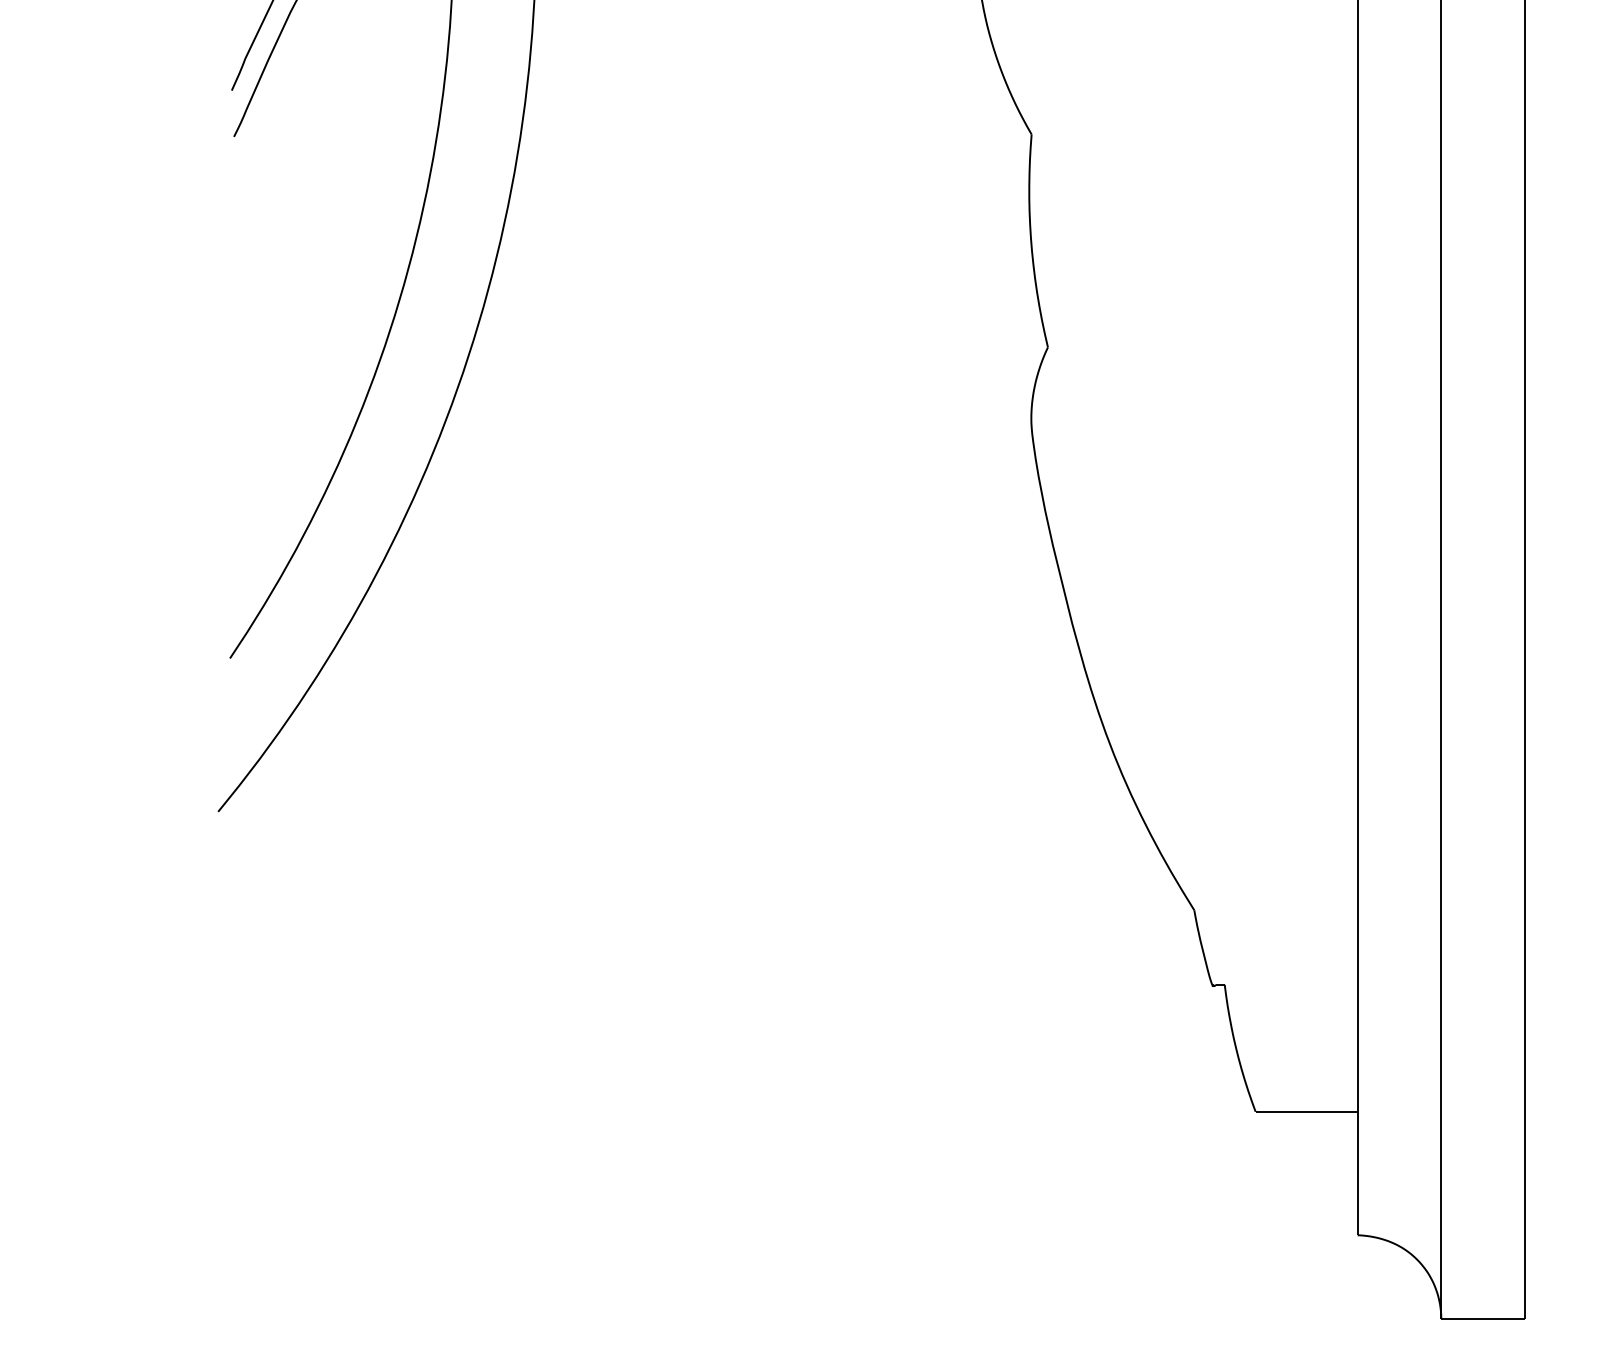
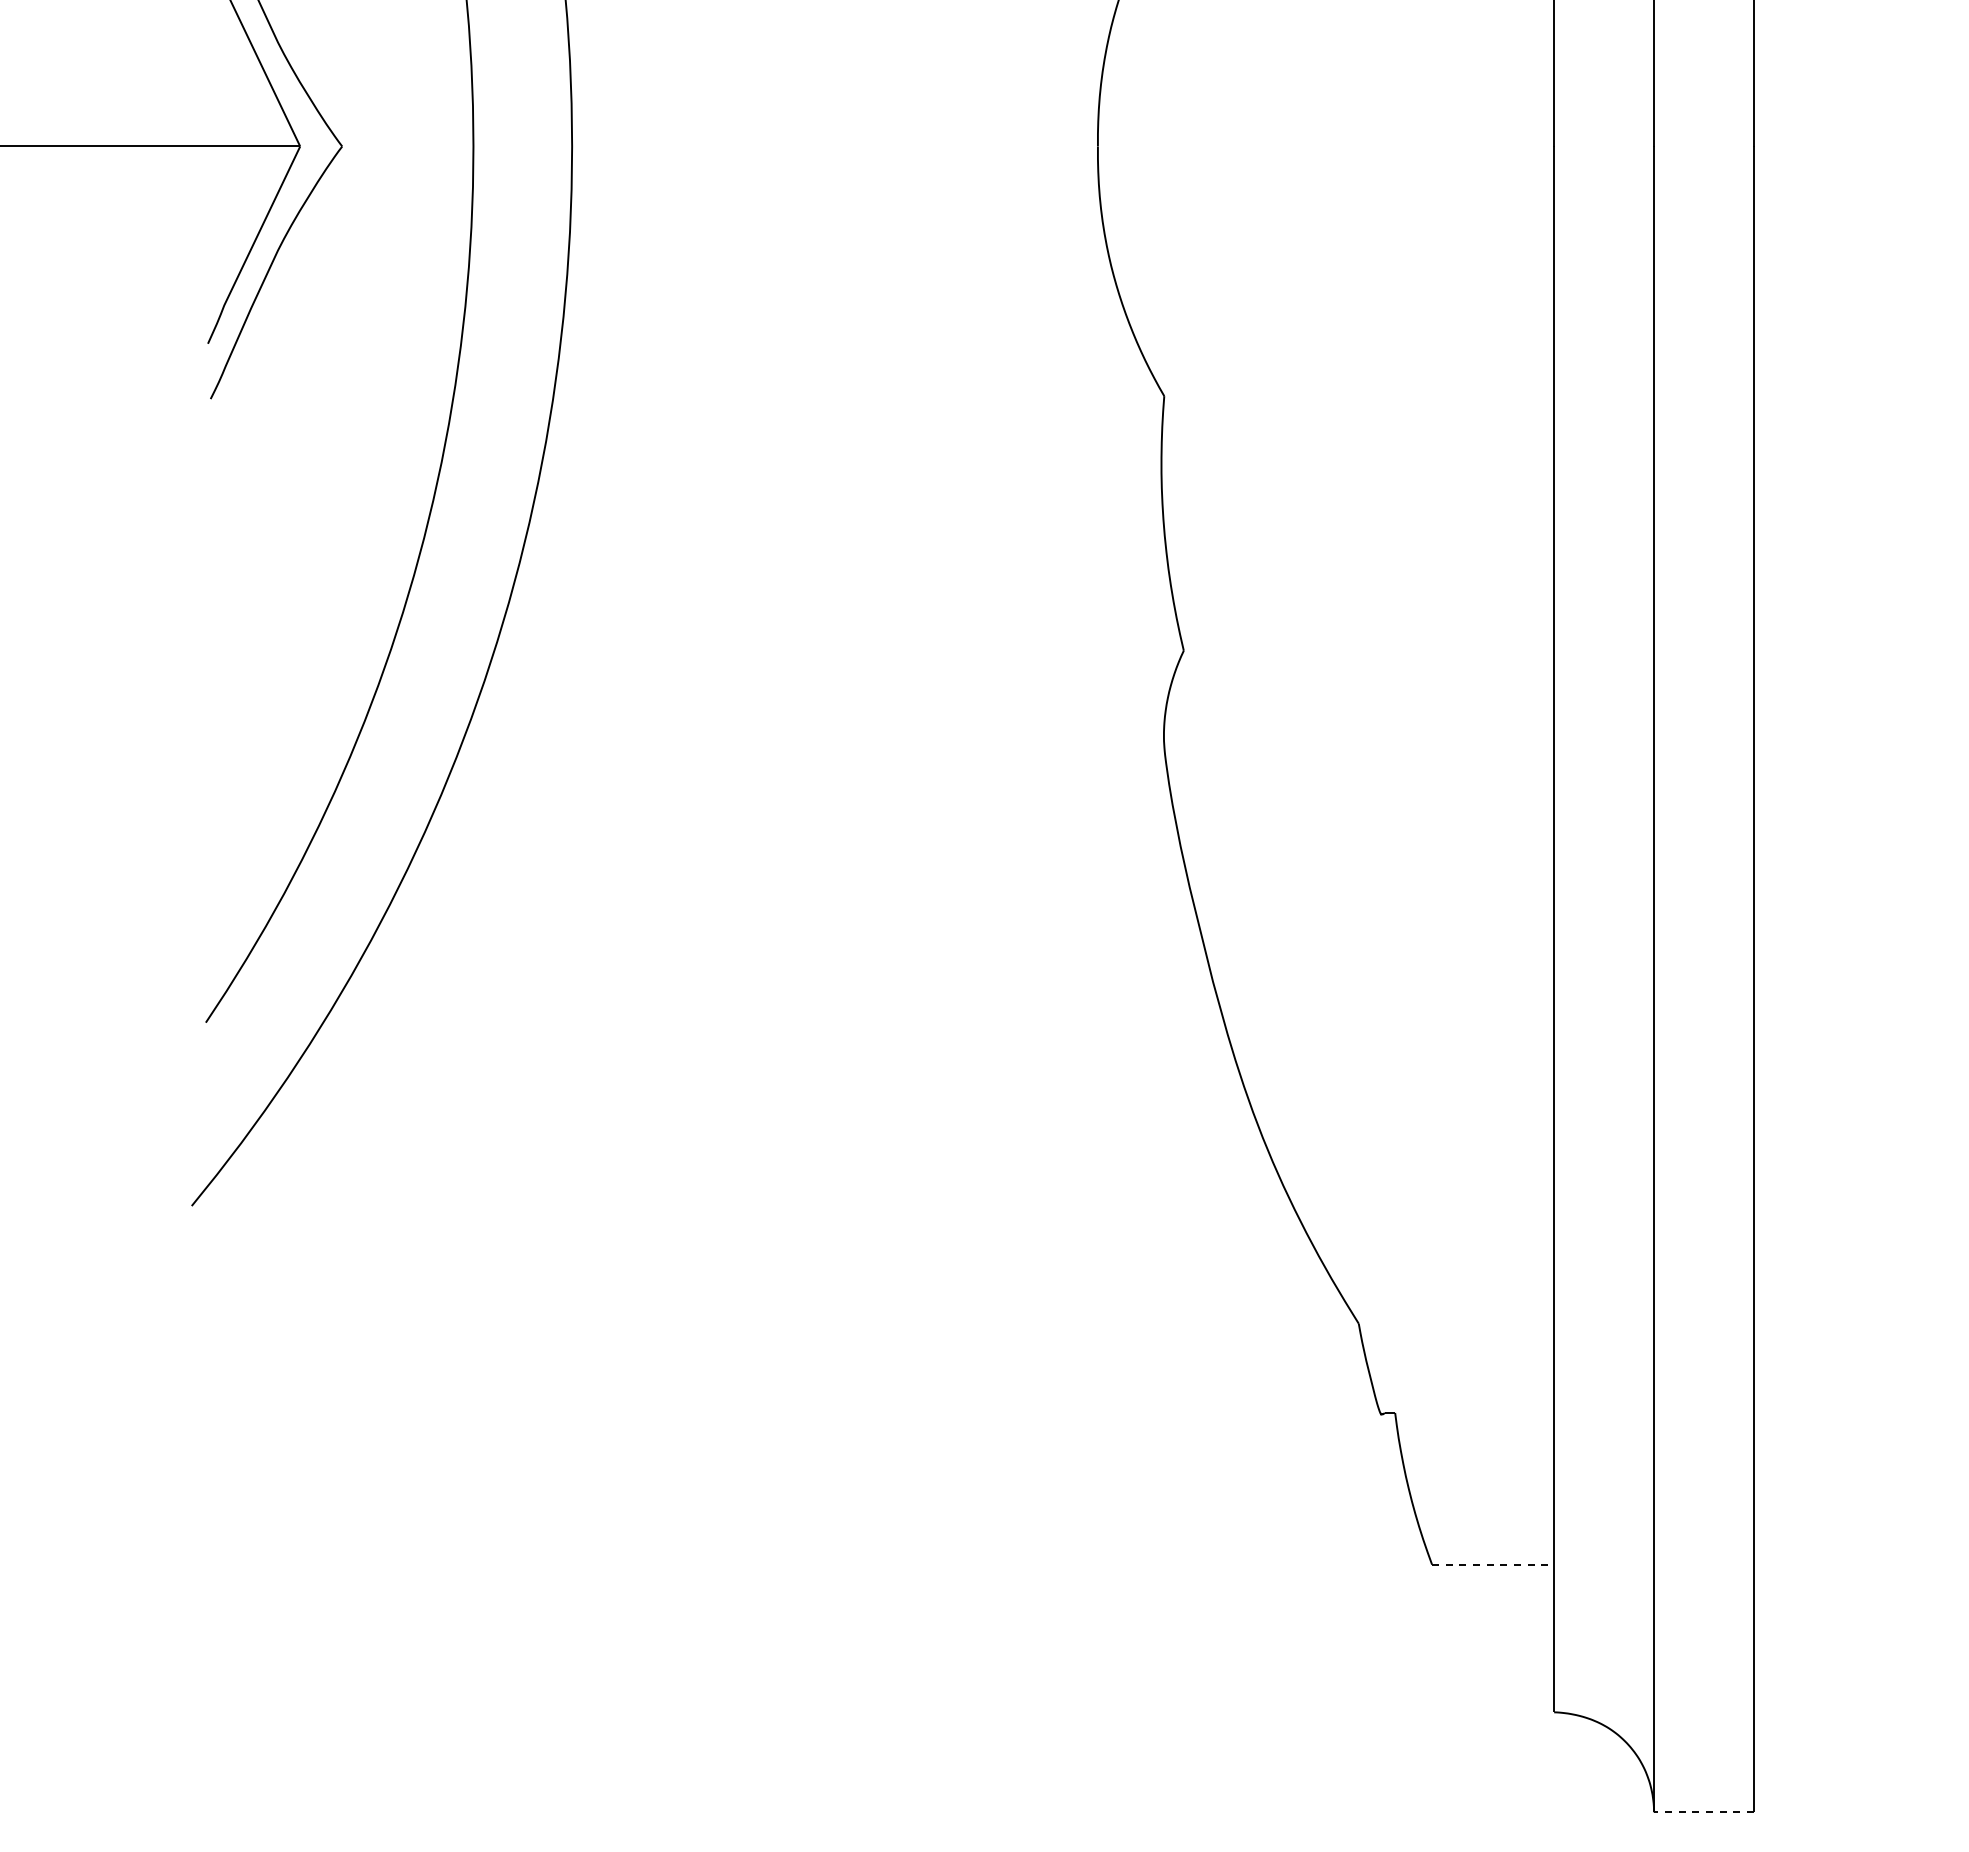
line: (1306, 1111) -> (1493, 1564), solid -> dashed
line: (1483, 1319) -> (1704, 1812), solid -> dashed

